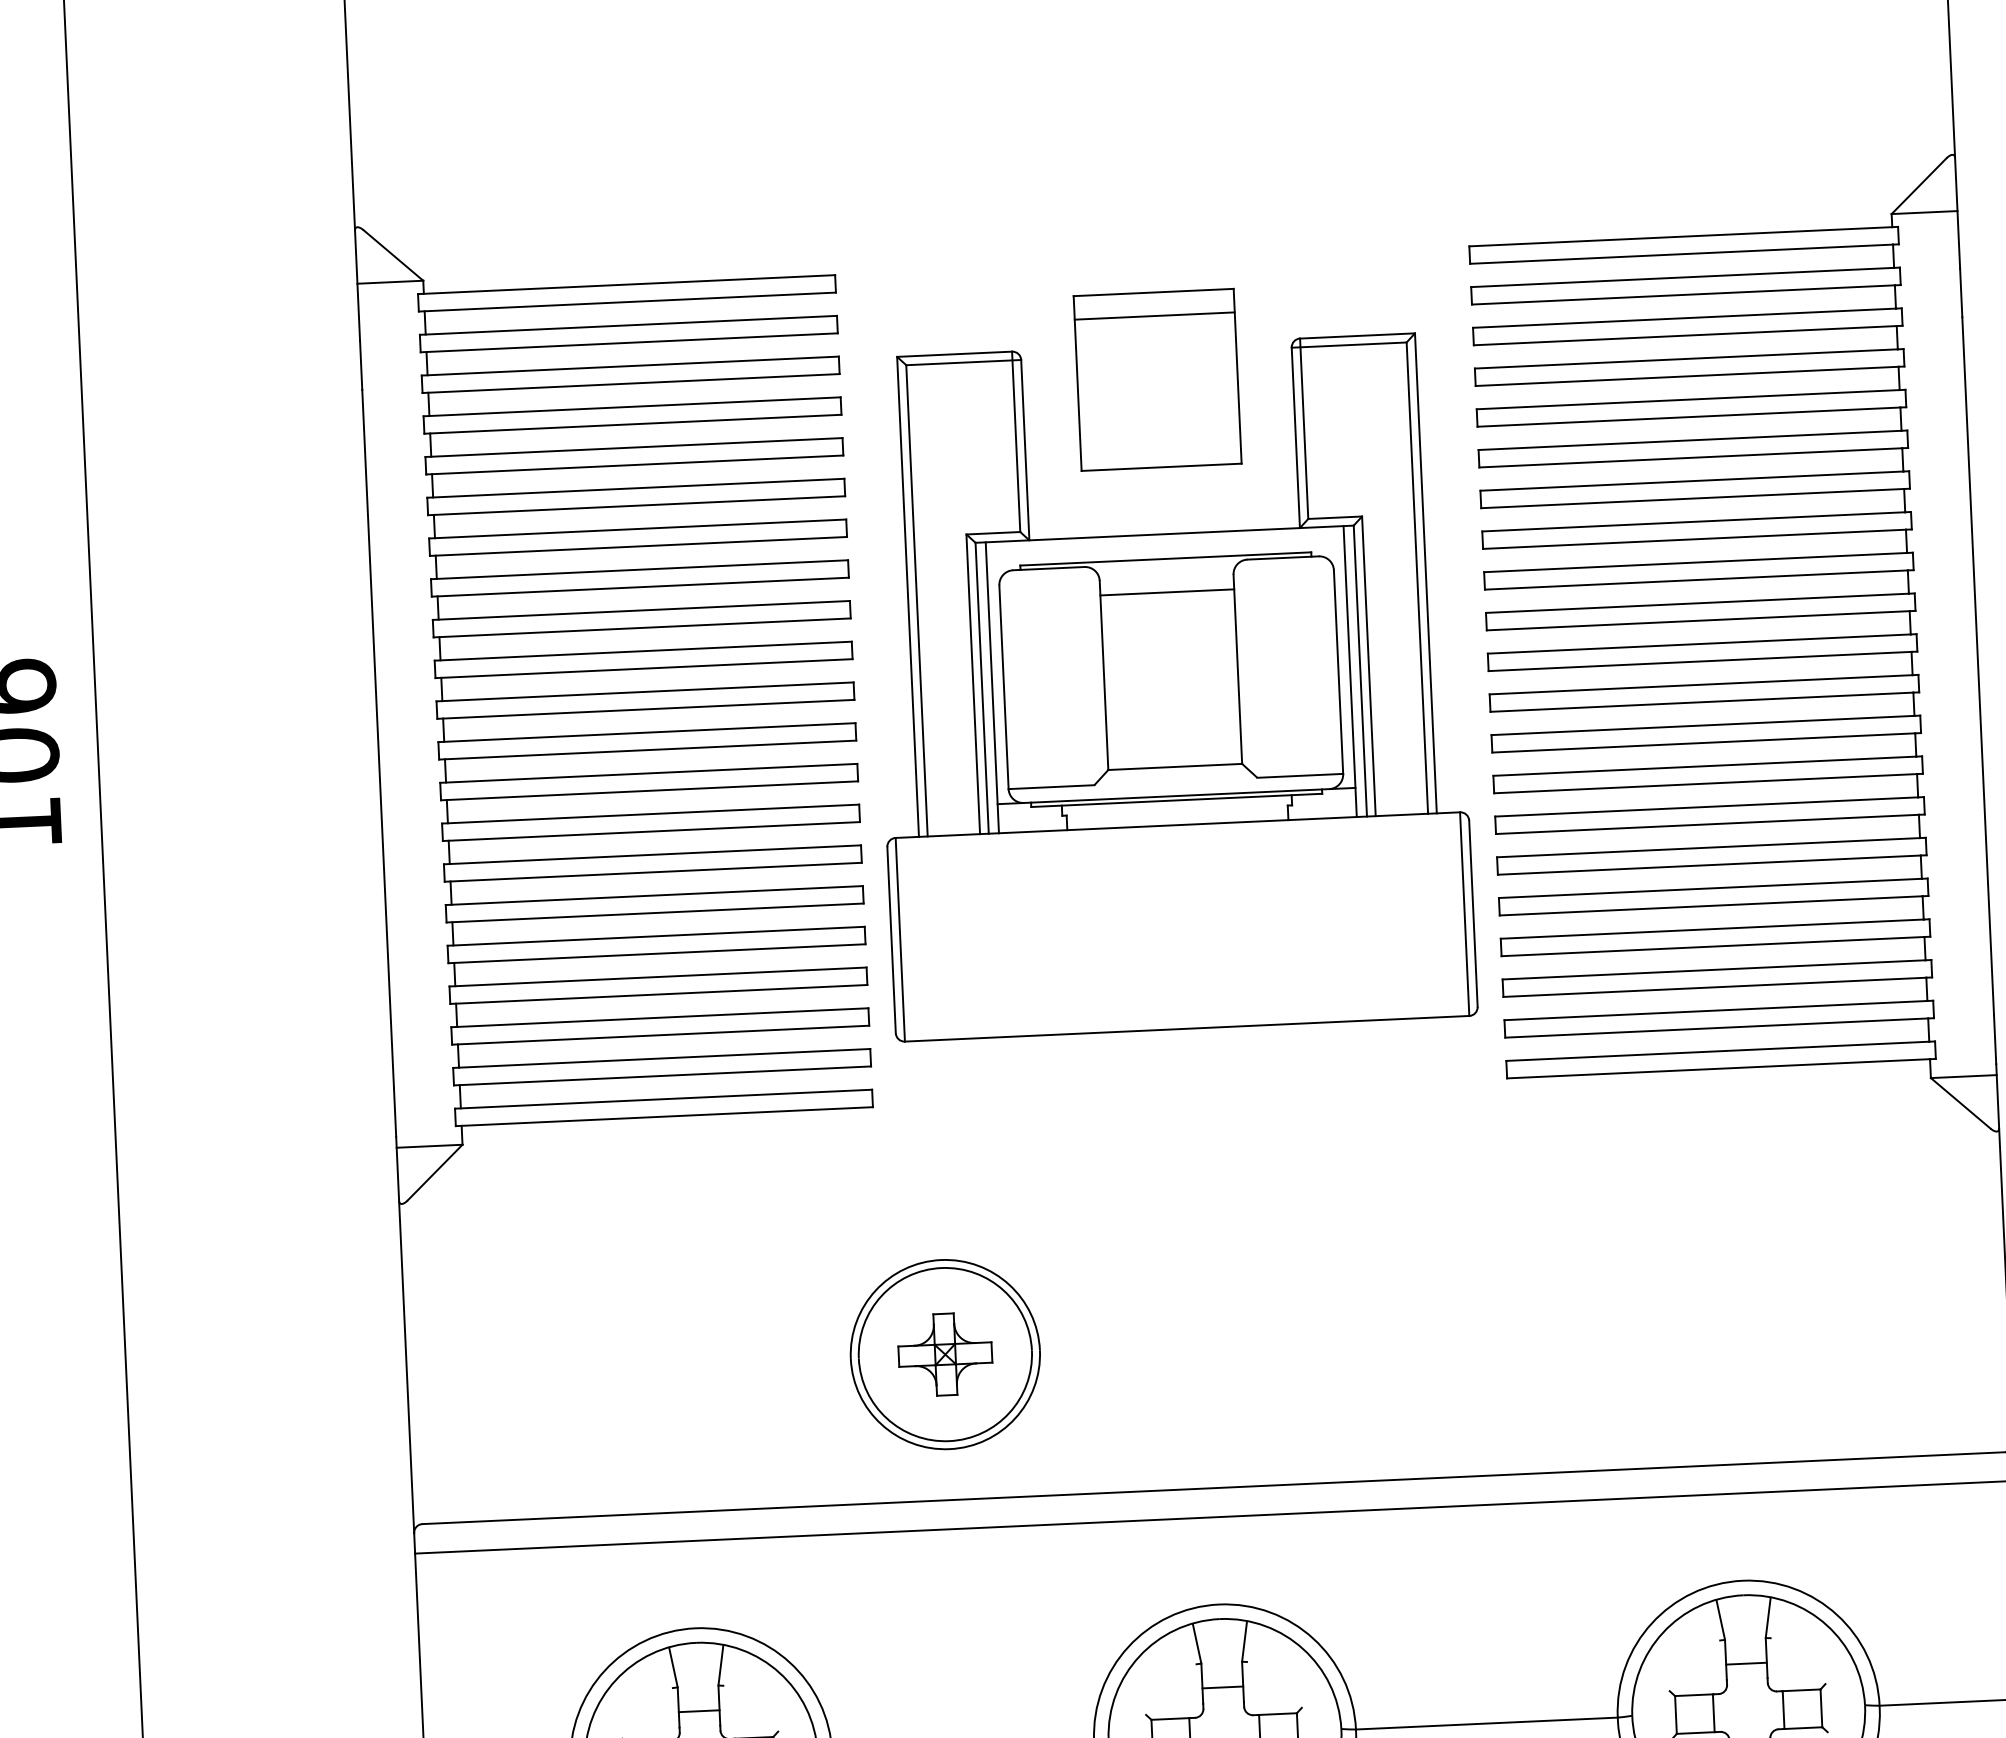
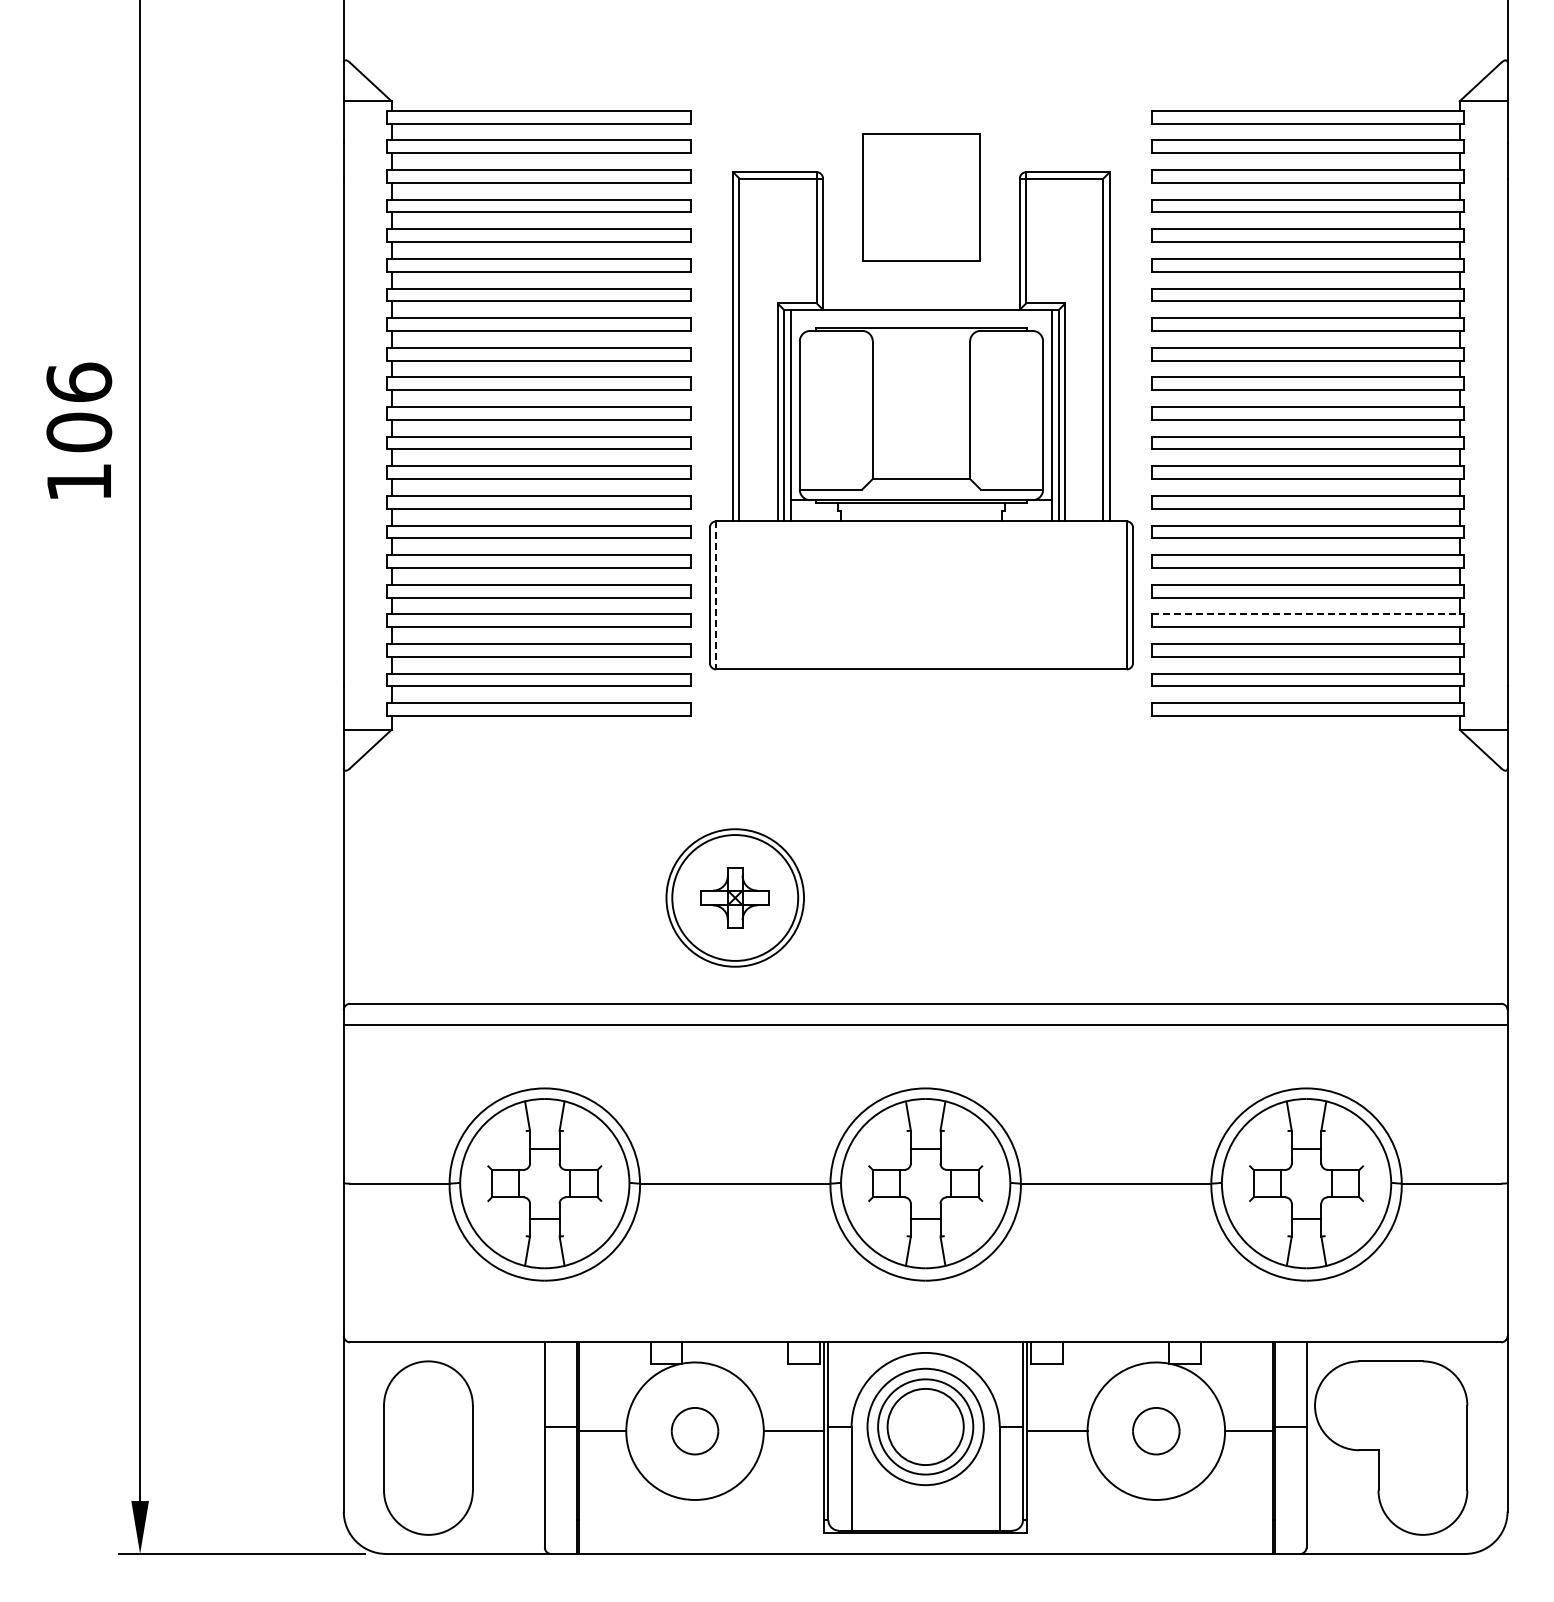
line: (1154, 316) -> (921, 151), removed
line: (1167, 592) -> (921, 352), removed
line: (1711, 929) -> (1305, 614), solid -> dashed
line: (900, 939) -> (716, 595), solid -> dashed

